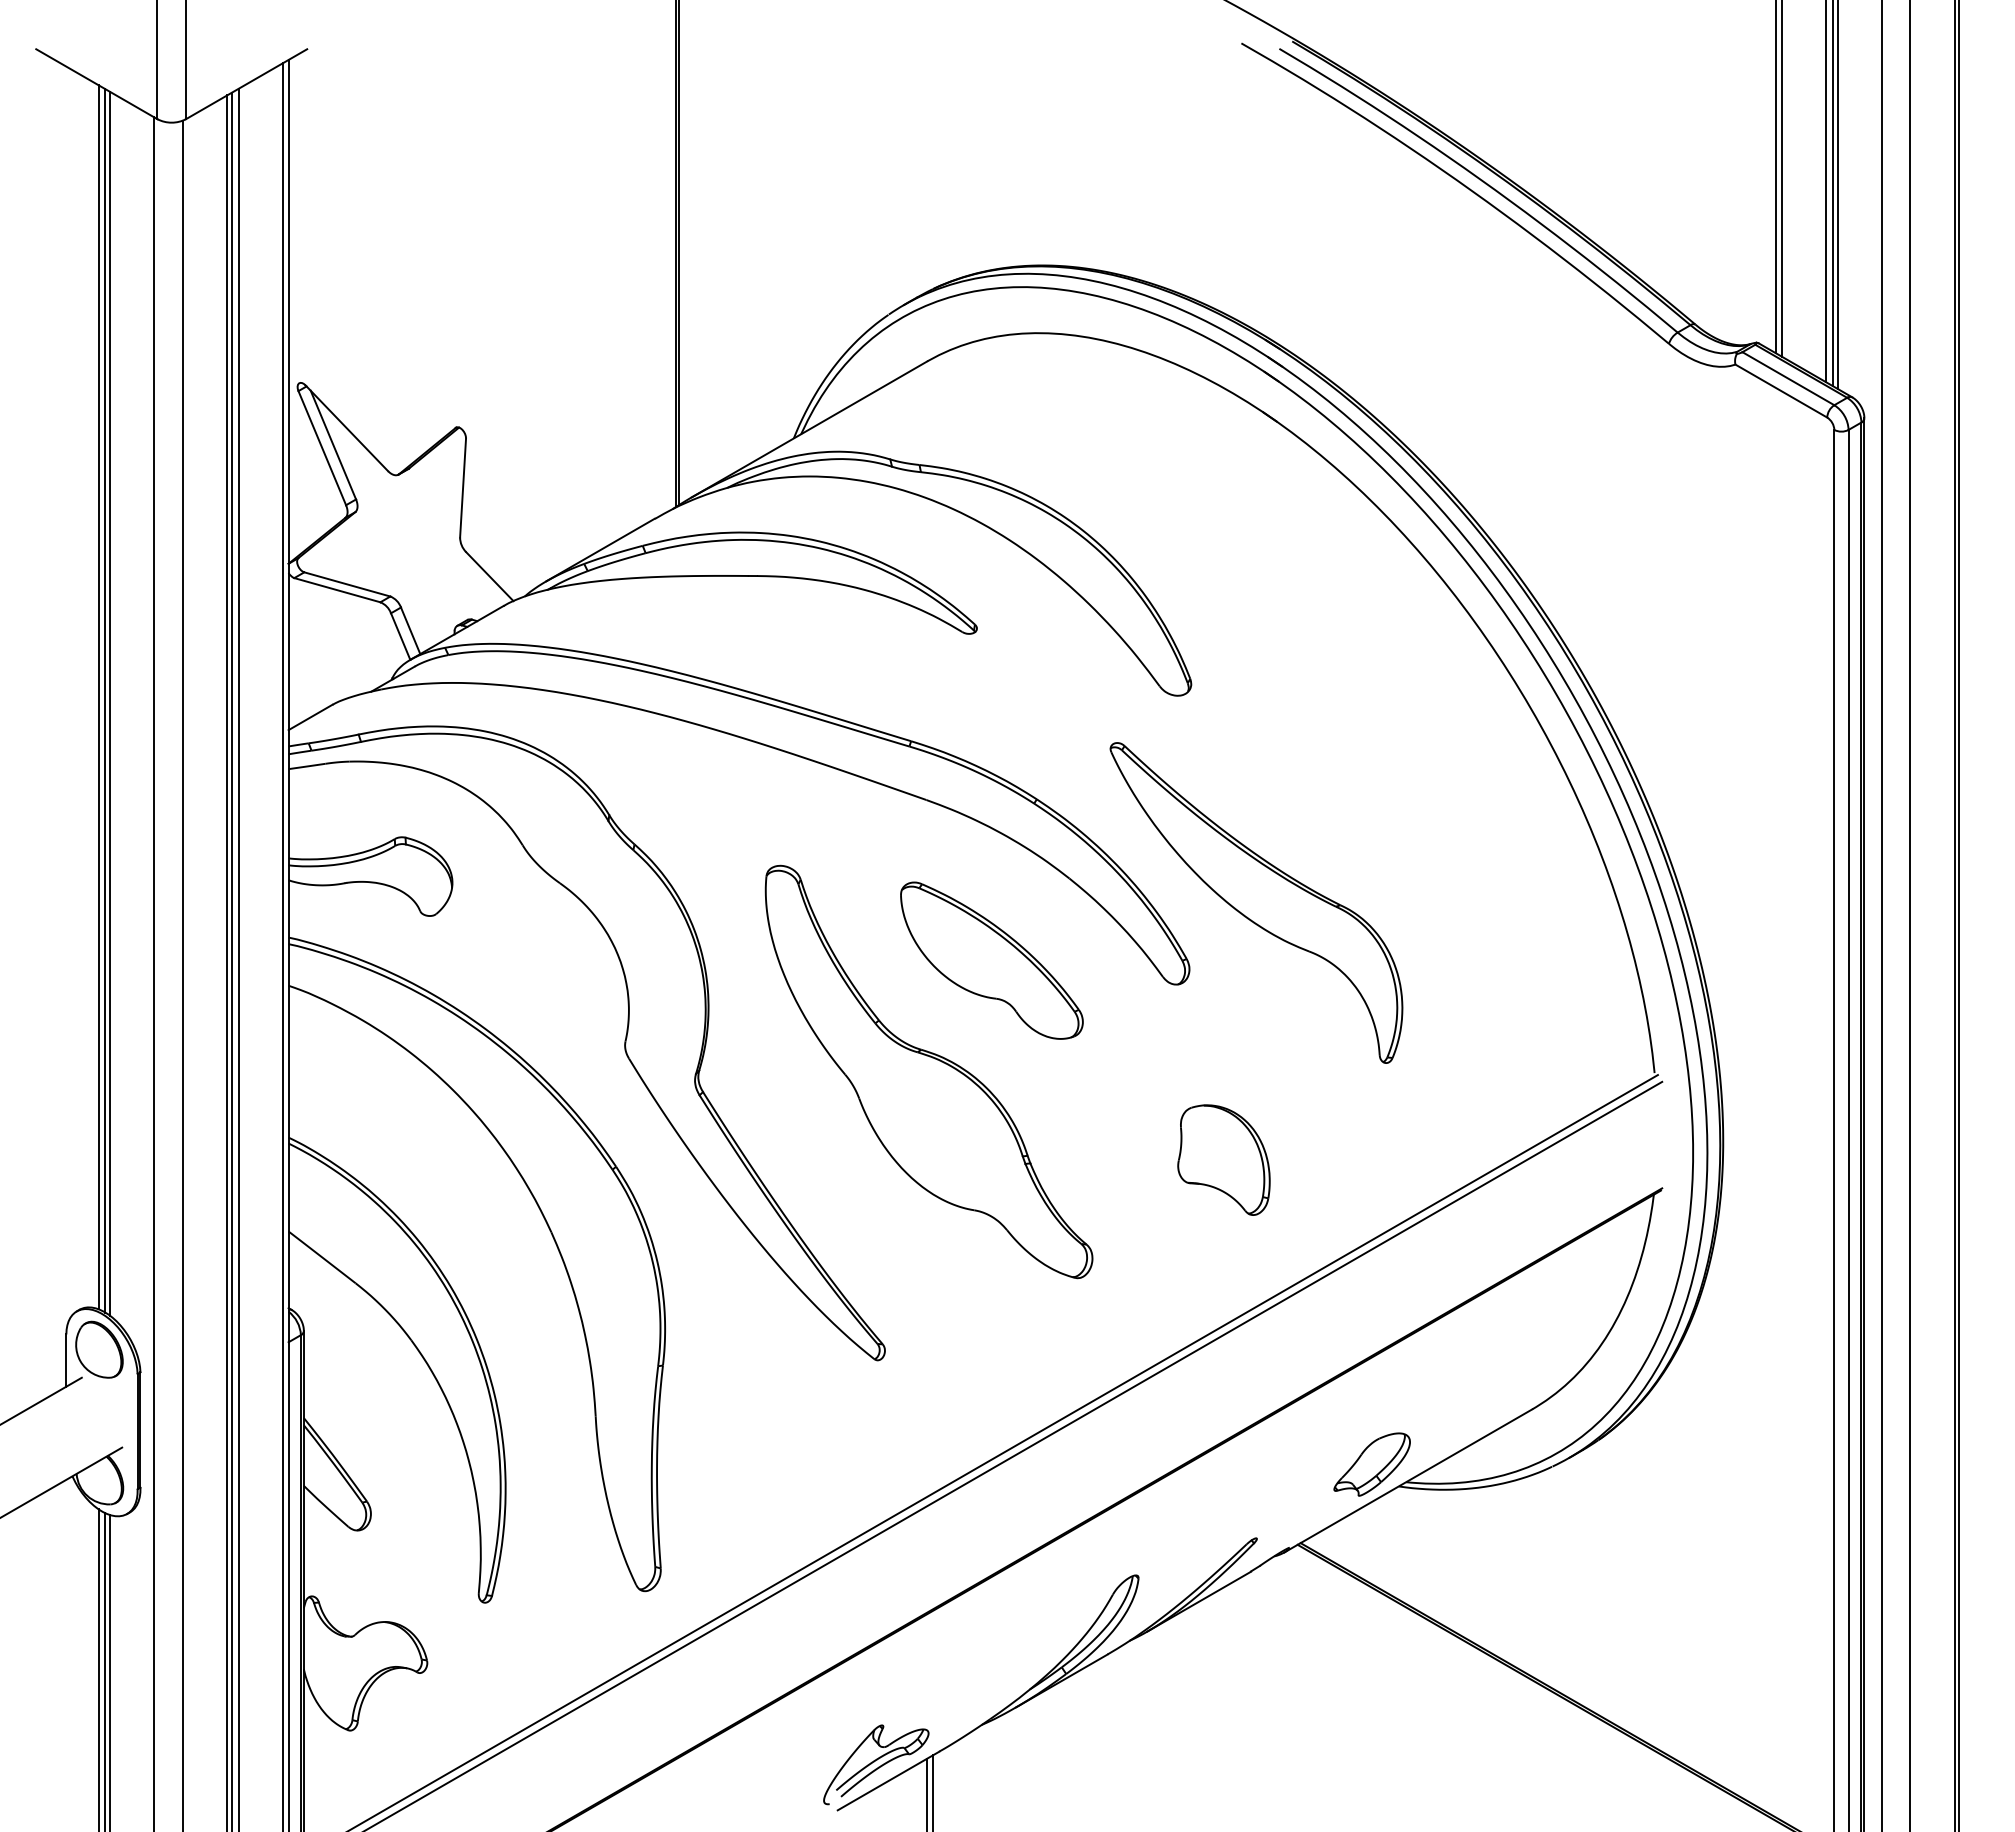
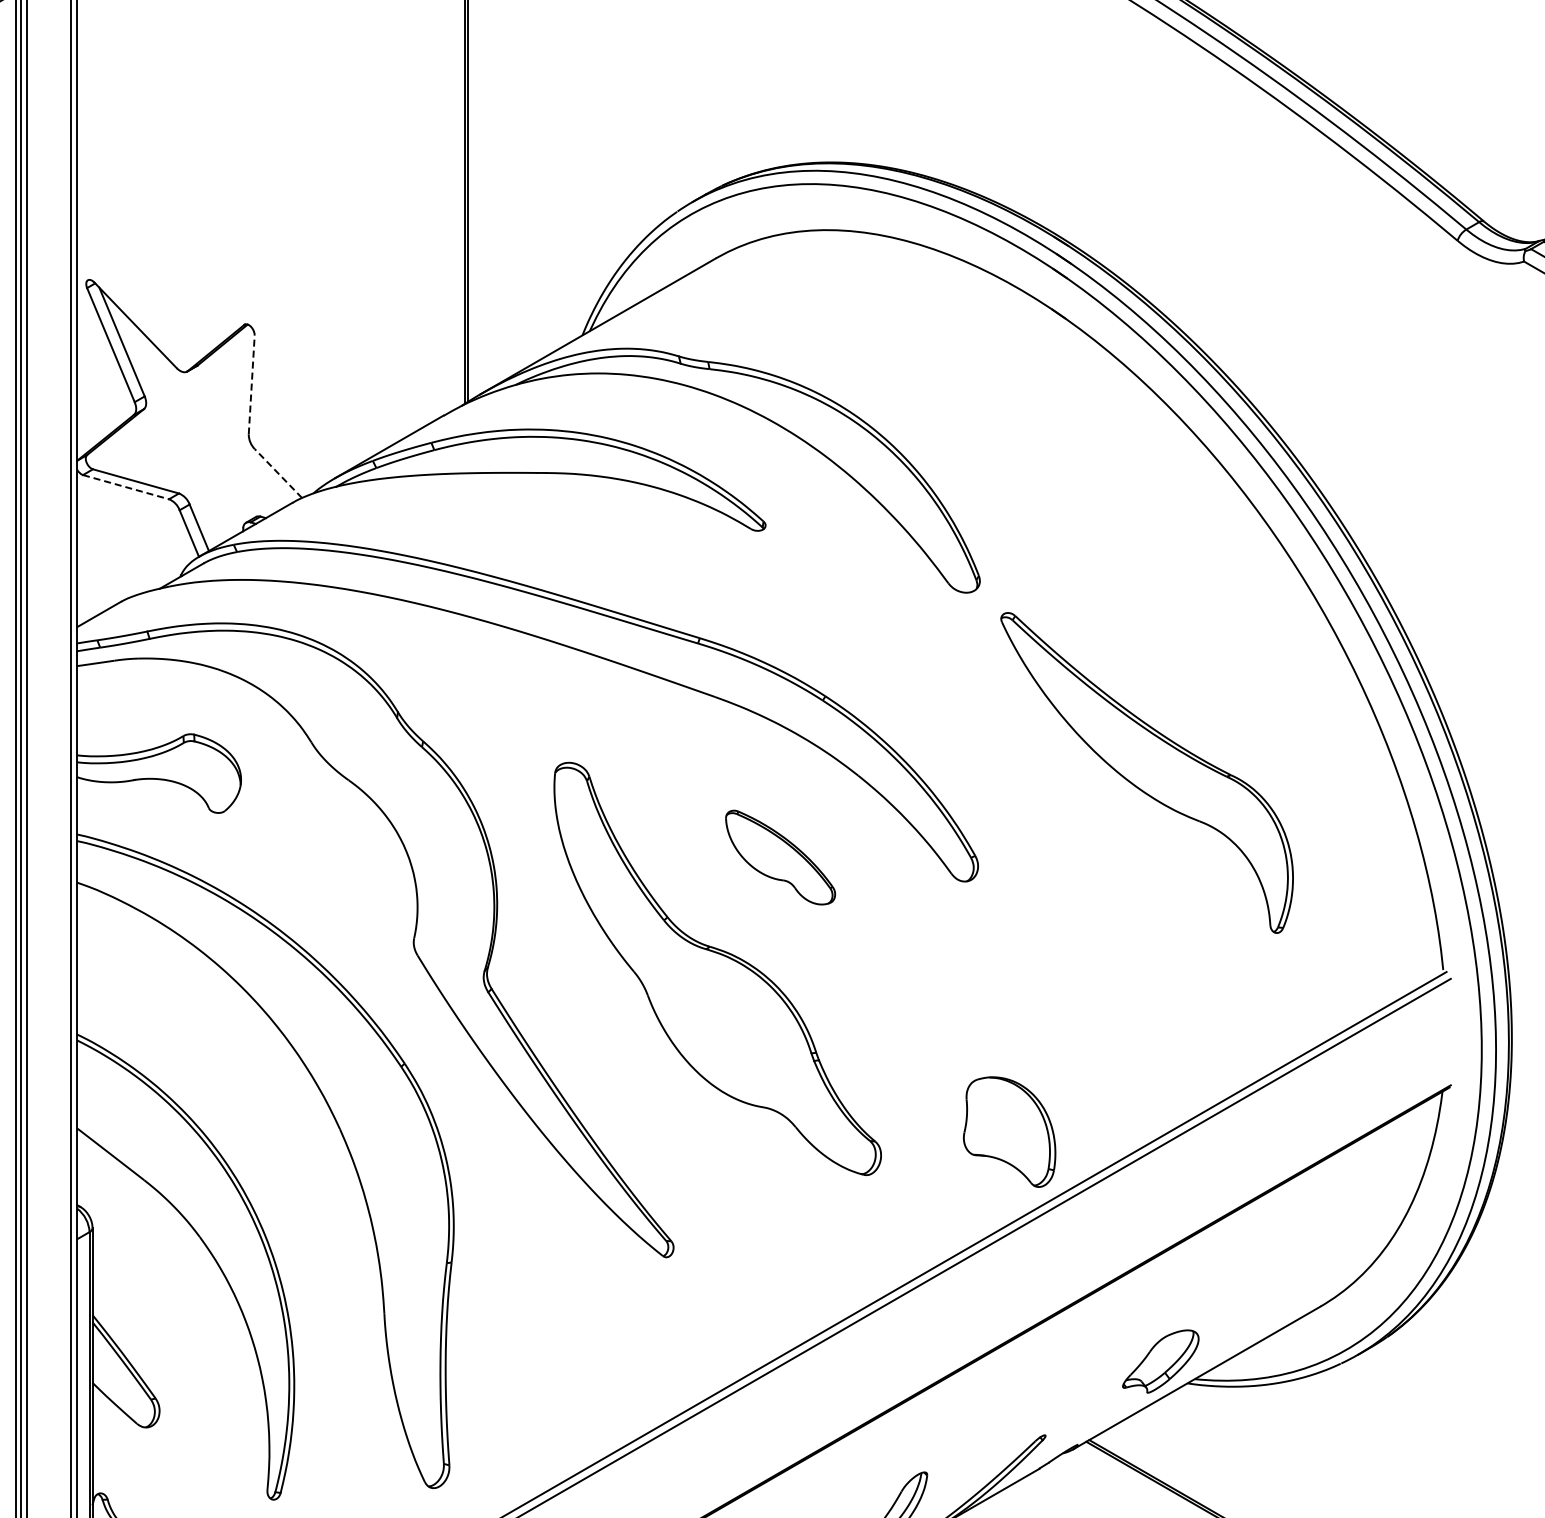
line: (463, 488) -> (252, 385), solid -> dashed
line: (489, 576) -> (278, 473), solid -> dashed
line: (337, 590) -> (126, 487), solid -> dashed
part: (1256, 902) -> (1147, 772), moved
part: (991, 960) -> (780, 857), size x0.6
part: (1223, 1159) -> (1009, 1131), moved

